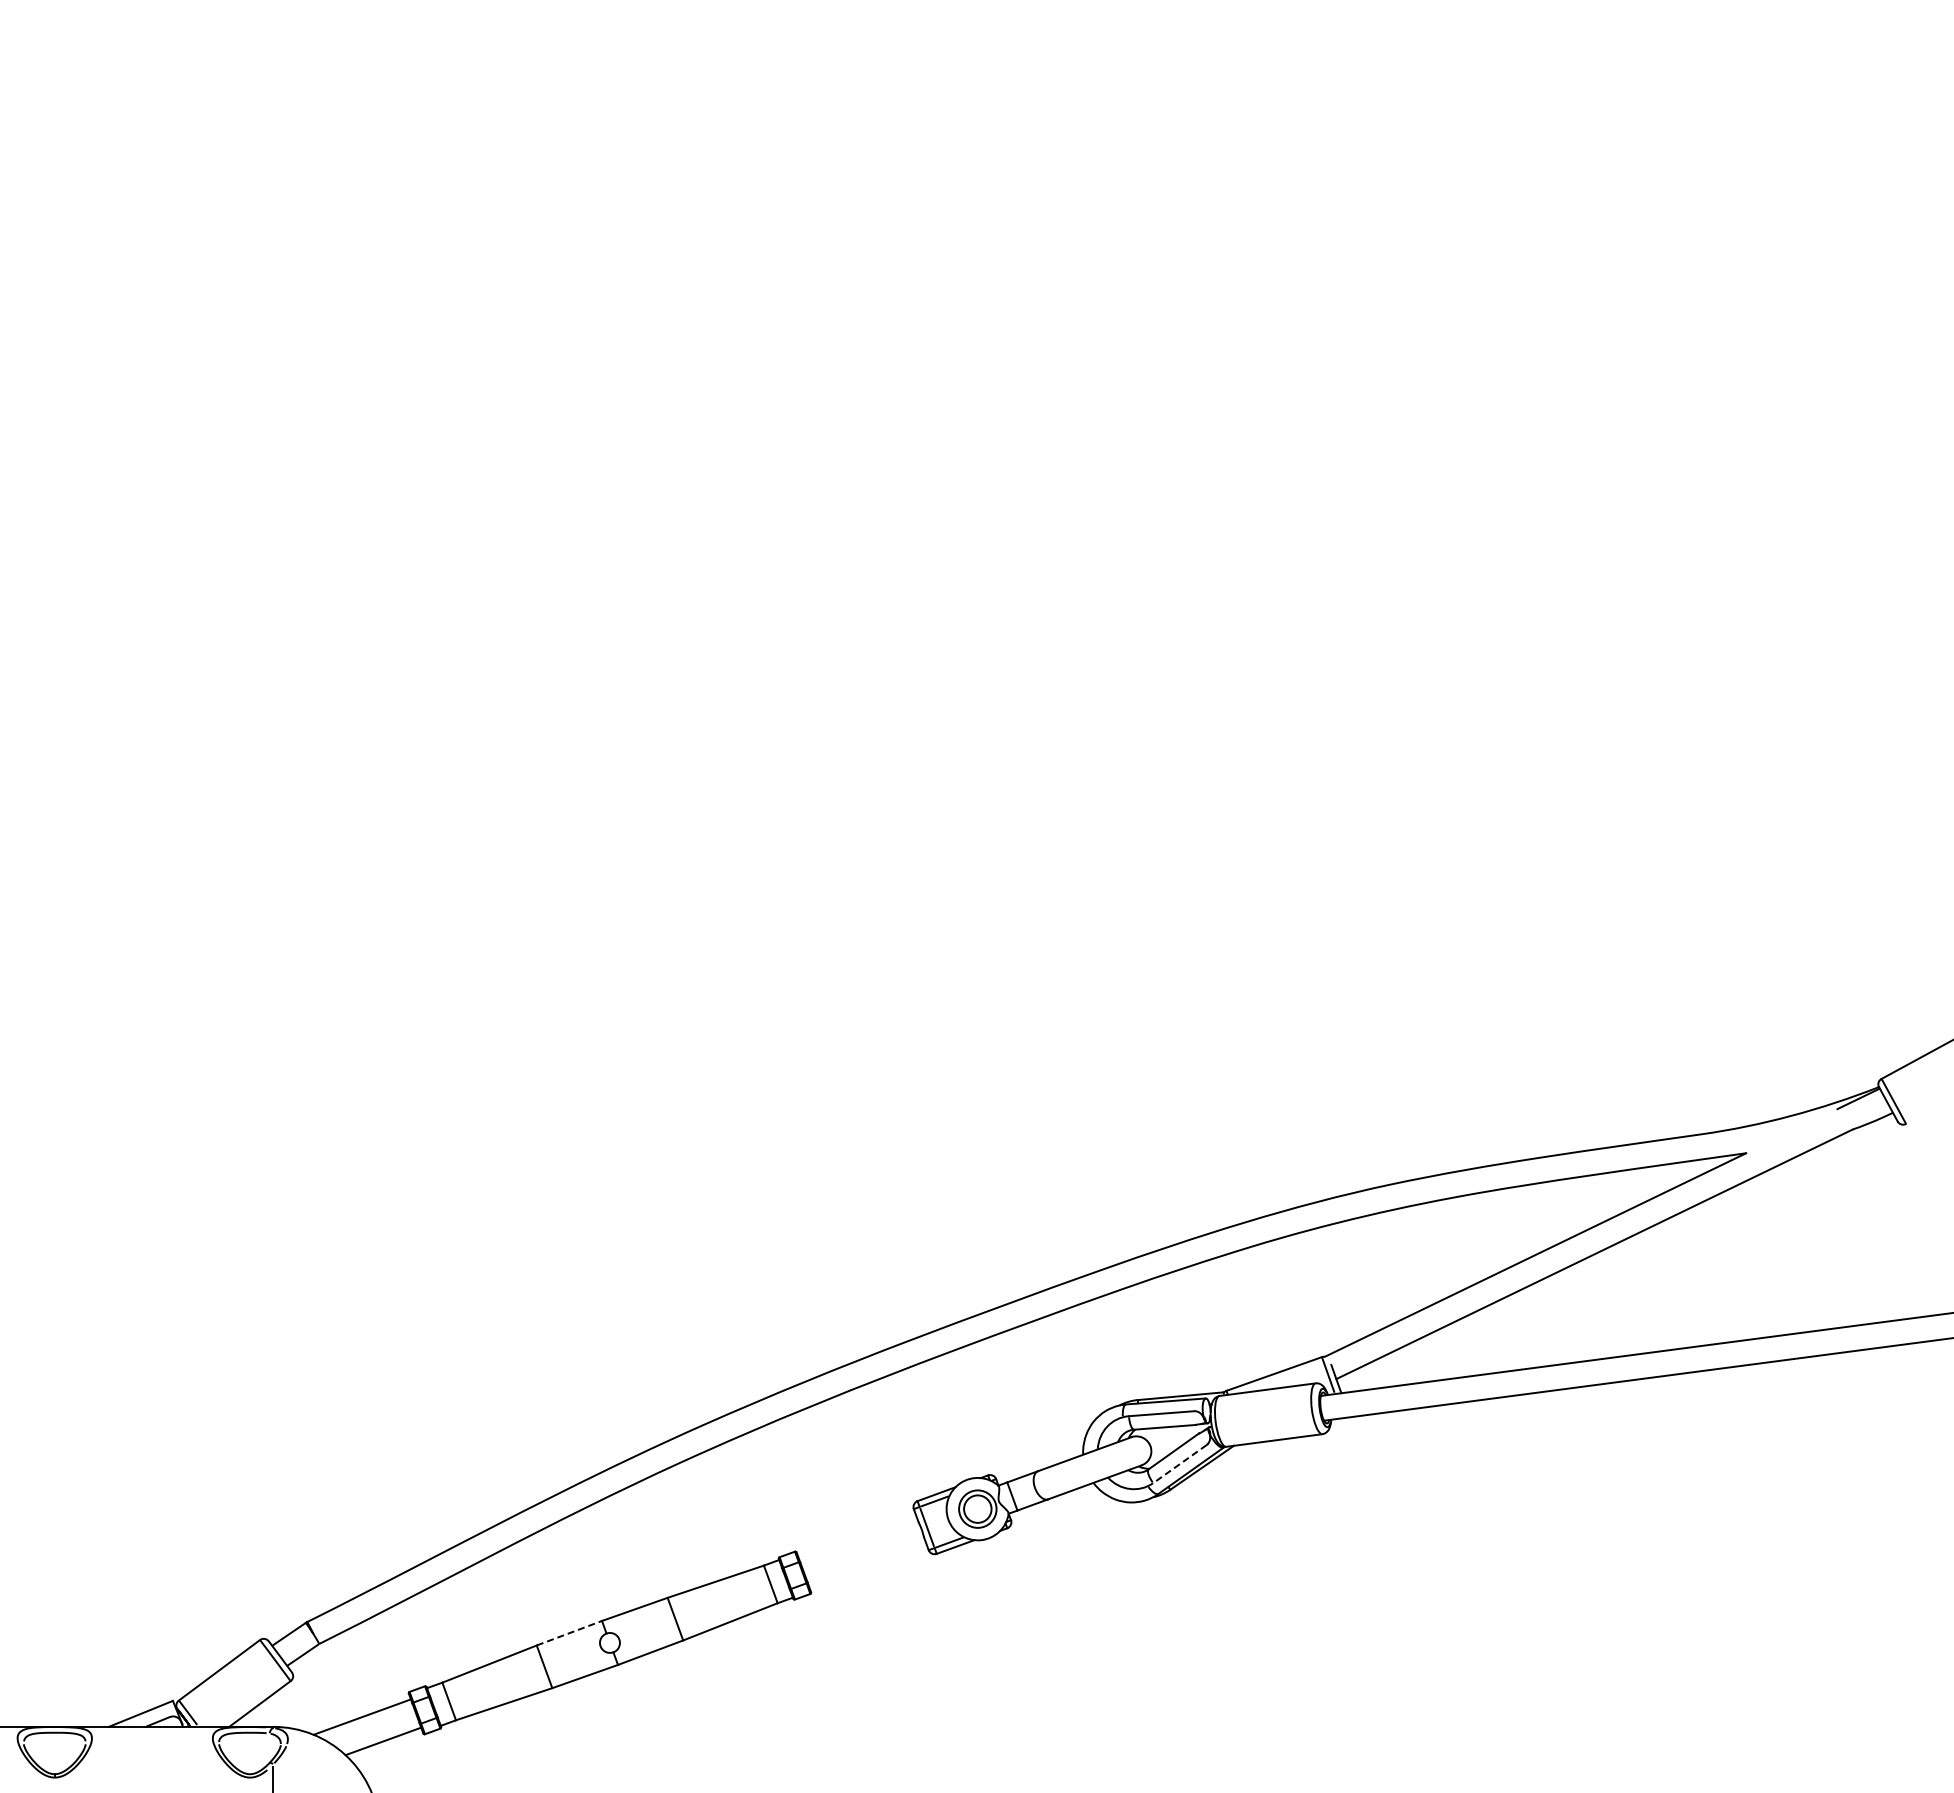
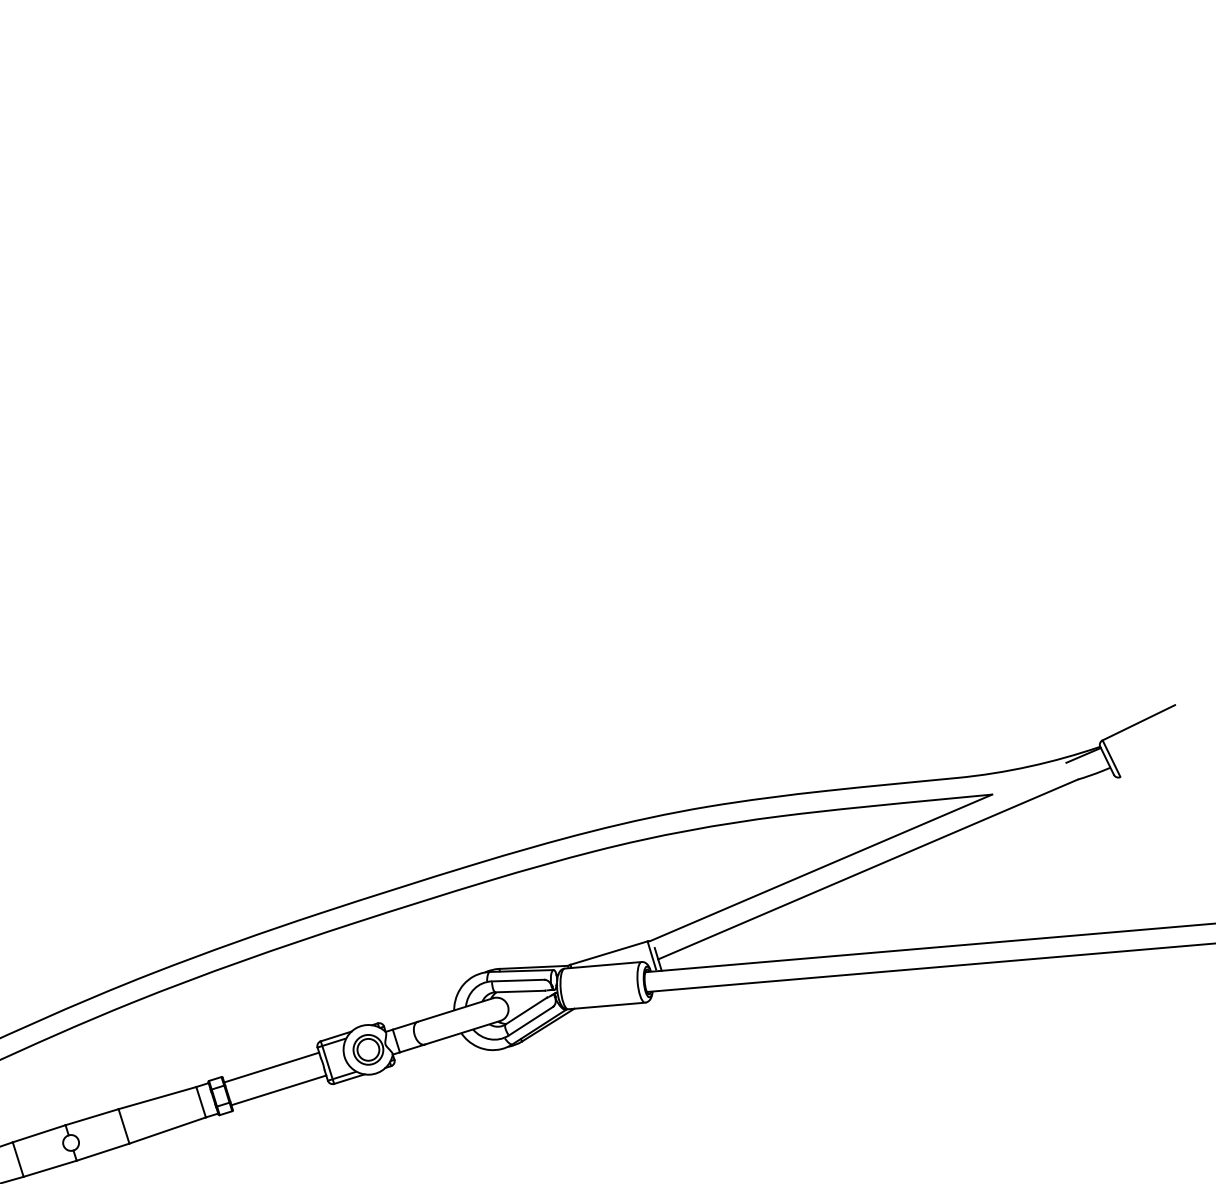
line: (1179, 1464) -> (530, 1021), dashed -> solid
line: (857, 1536) -> (271, 1067), added
line: (867, 1564) -> (278, 1089), added
line: (569, 1633) -> (39, 1133), dashed -> solid

